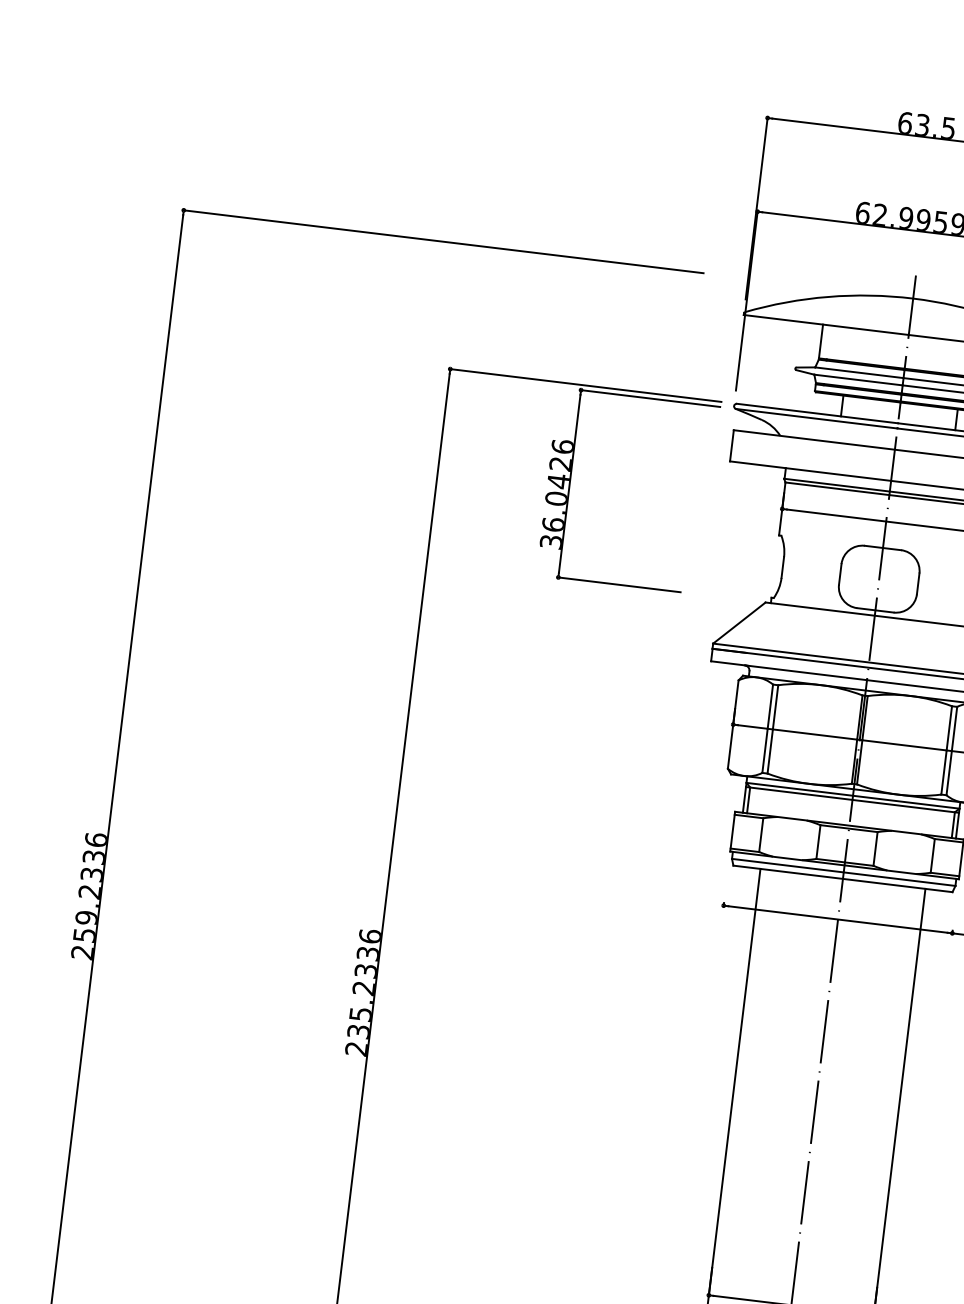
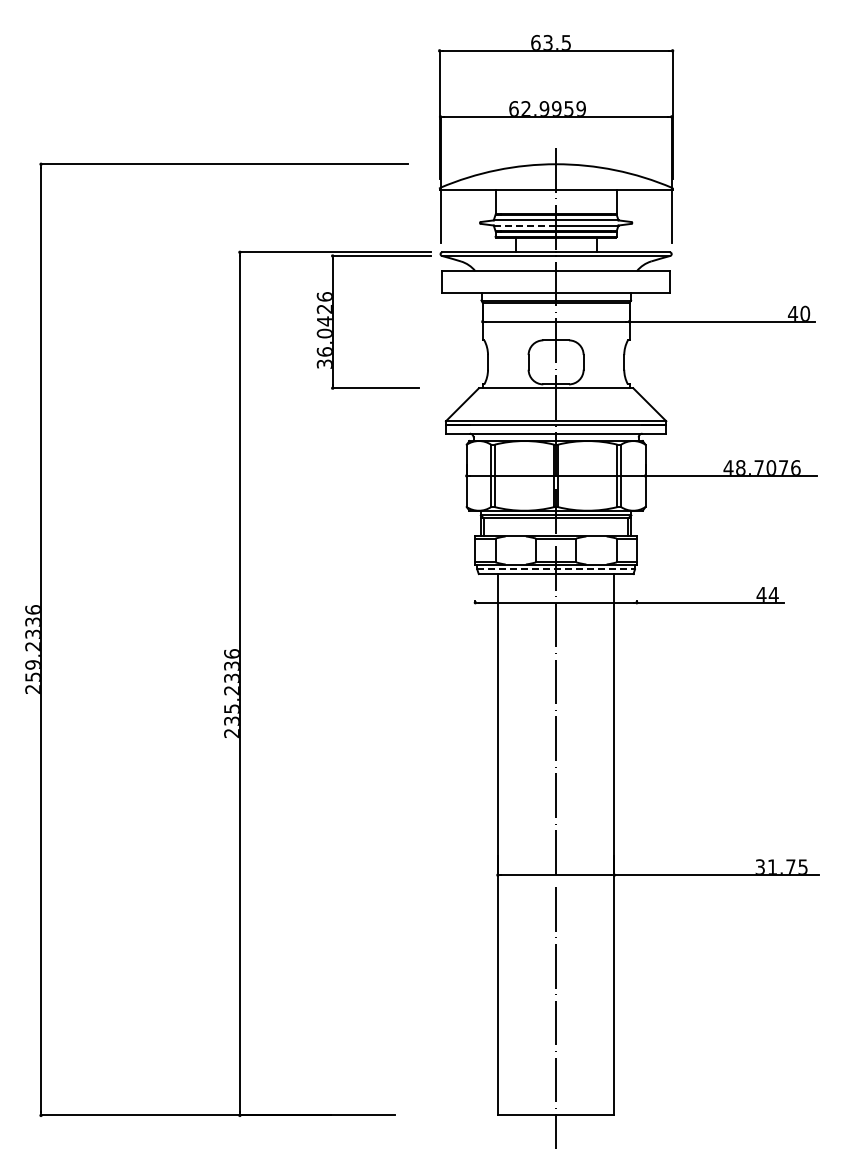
line: (857, 379) -> (524, 225), solid -> dashed
line: (844, 872) -> (556, 569), solid -> dashed

